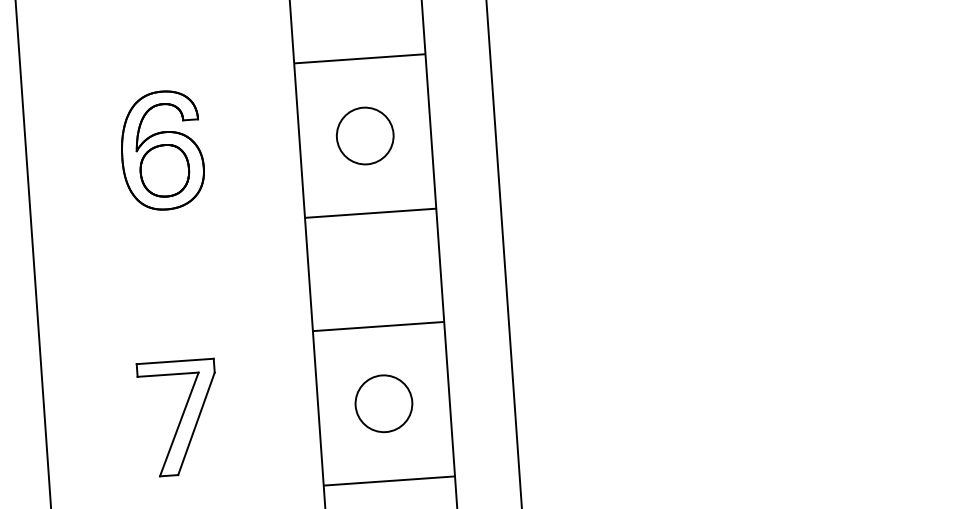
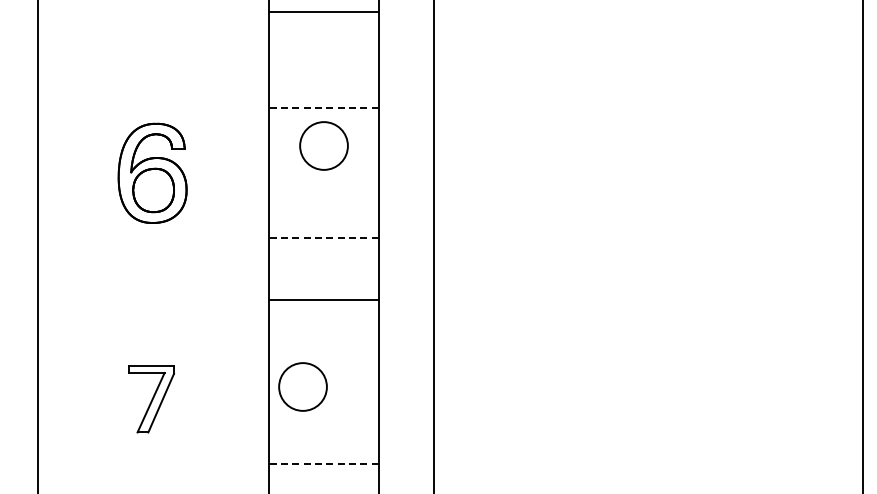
line: (360, 58) -> (324, 107), solid -> dashed
circle: (364, 135) -> (323, 145), moved
line: (371, 213) -> (324, 238), solid -> dashed
line: (377, 326) -> (323, 299), moved
circle: (383, 403) -> (302, 386), moved
part: (179, 417) -> (151, 398), size x0.7
line: (389, 481) -> (324, 464), solid -> dashed

